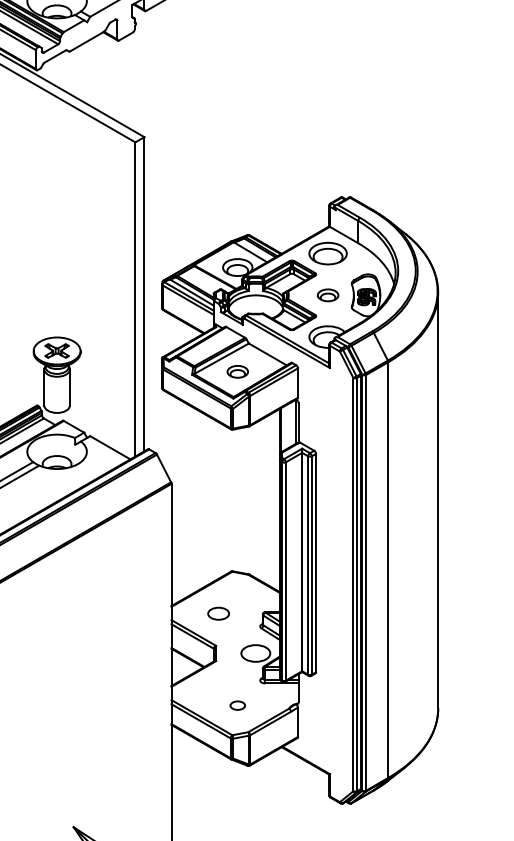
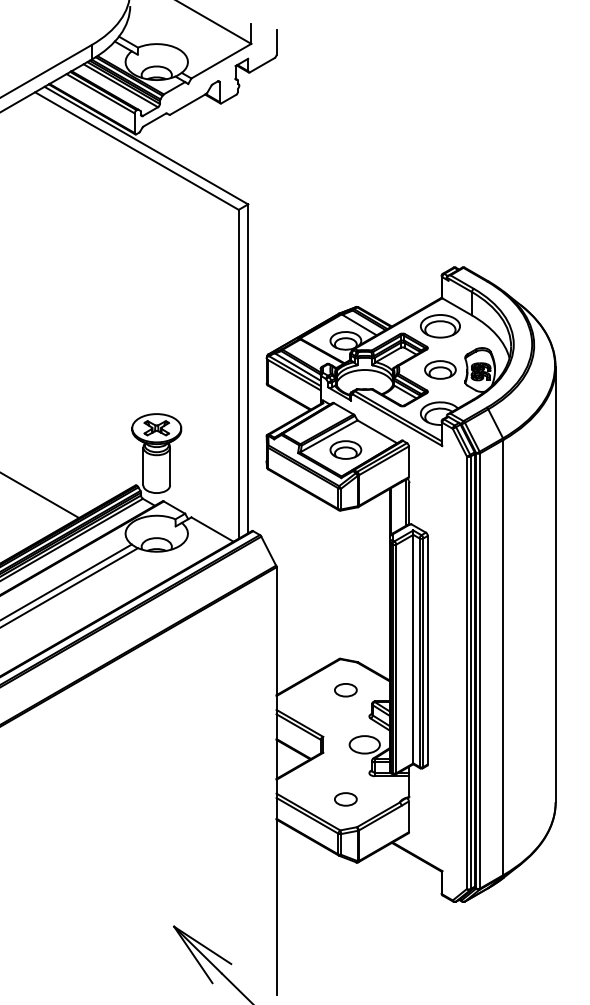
part: (328, 294) -> (440, 369), size x1.43
part: (237, 371) -> (345, 449), size x1.43
part: (218, 613) -> (345, 690), moved
part: (237, 705) -> (345, 799), size x1.43

